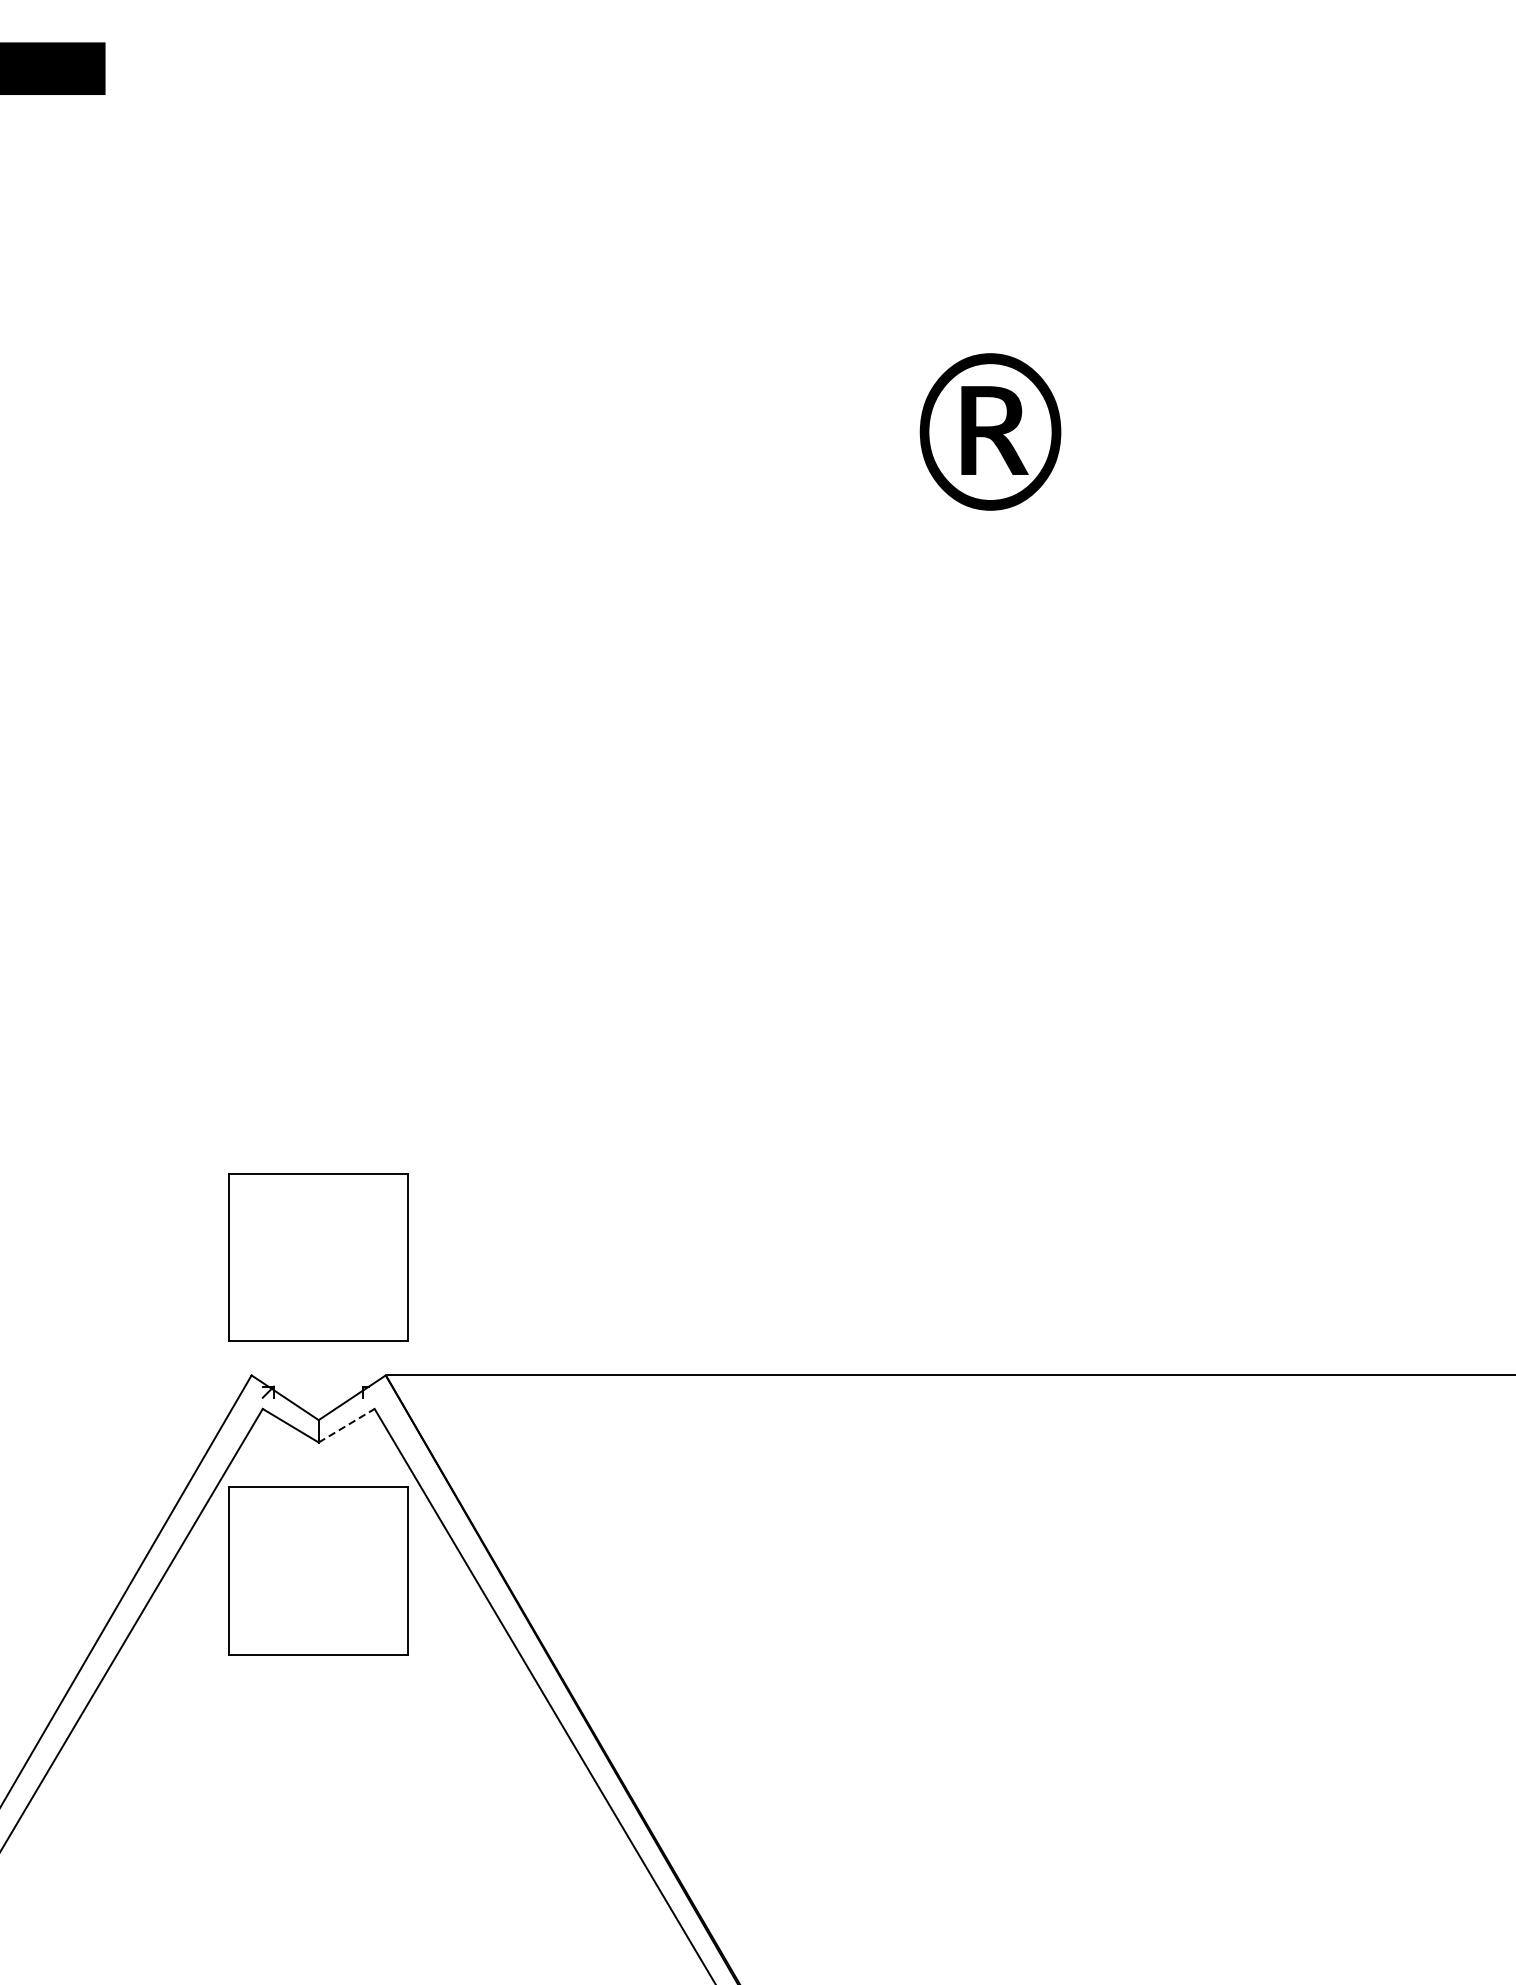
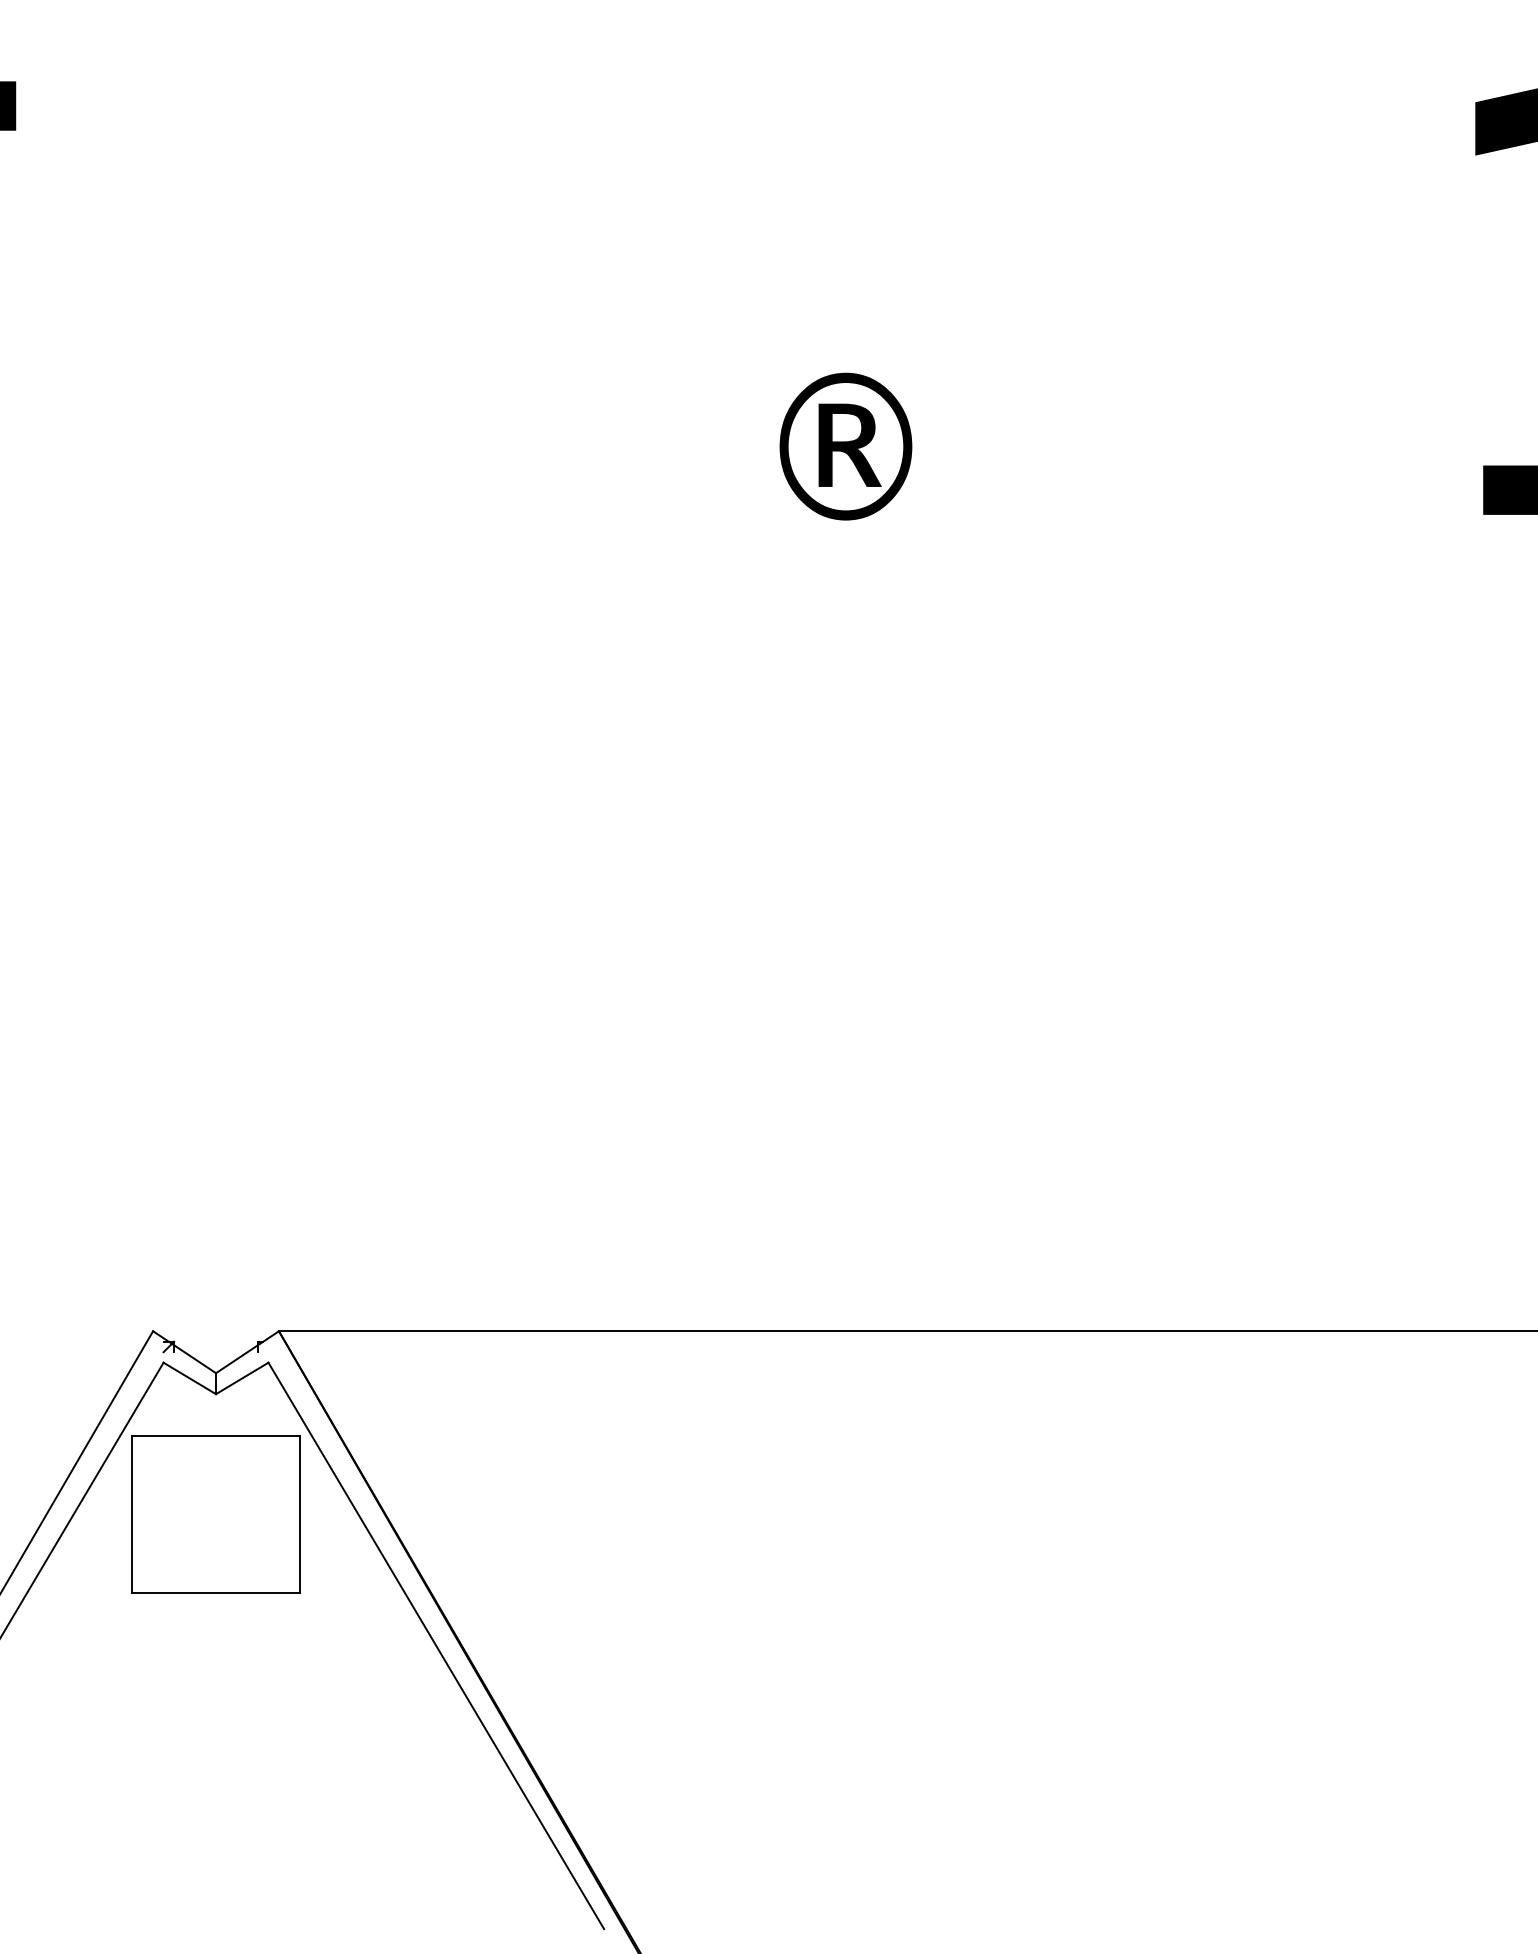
part: (318, 1257) -> (215, 1220), removed
line: (346, 1425) -> (242, 1378), dashed -> solid

